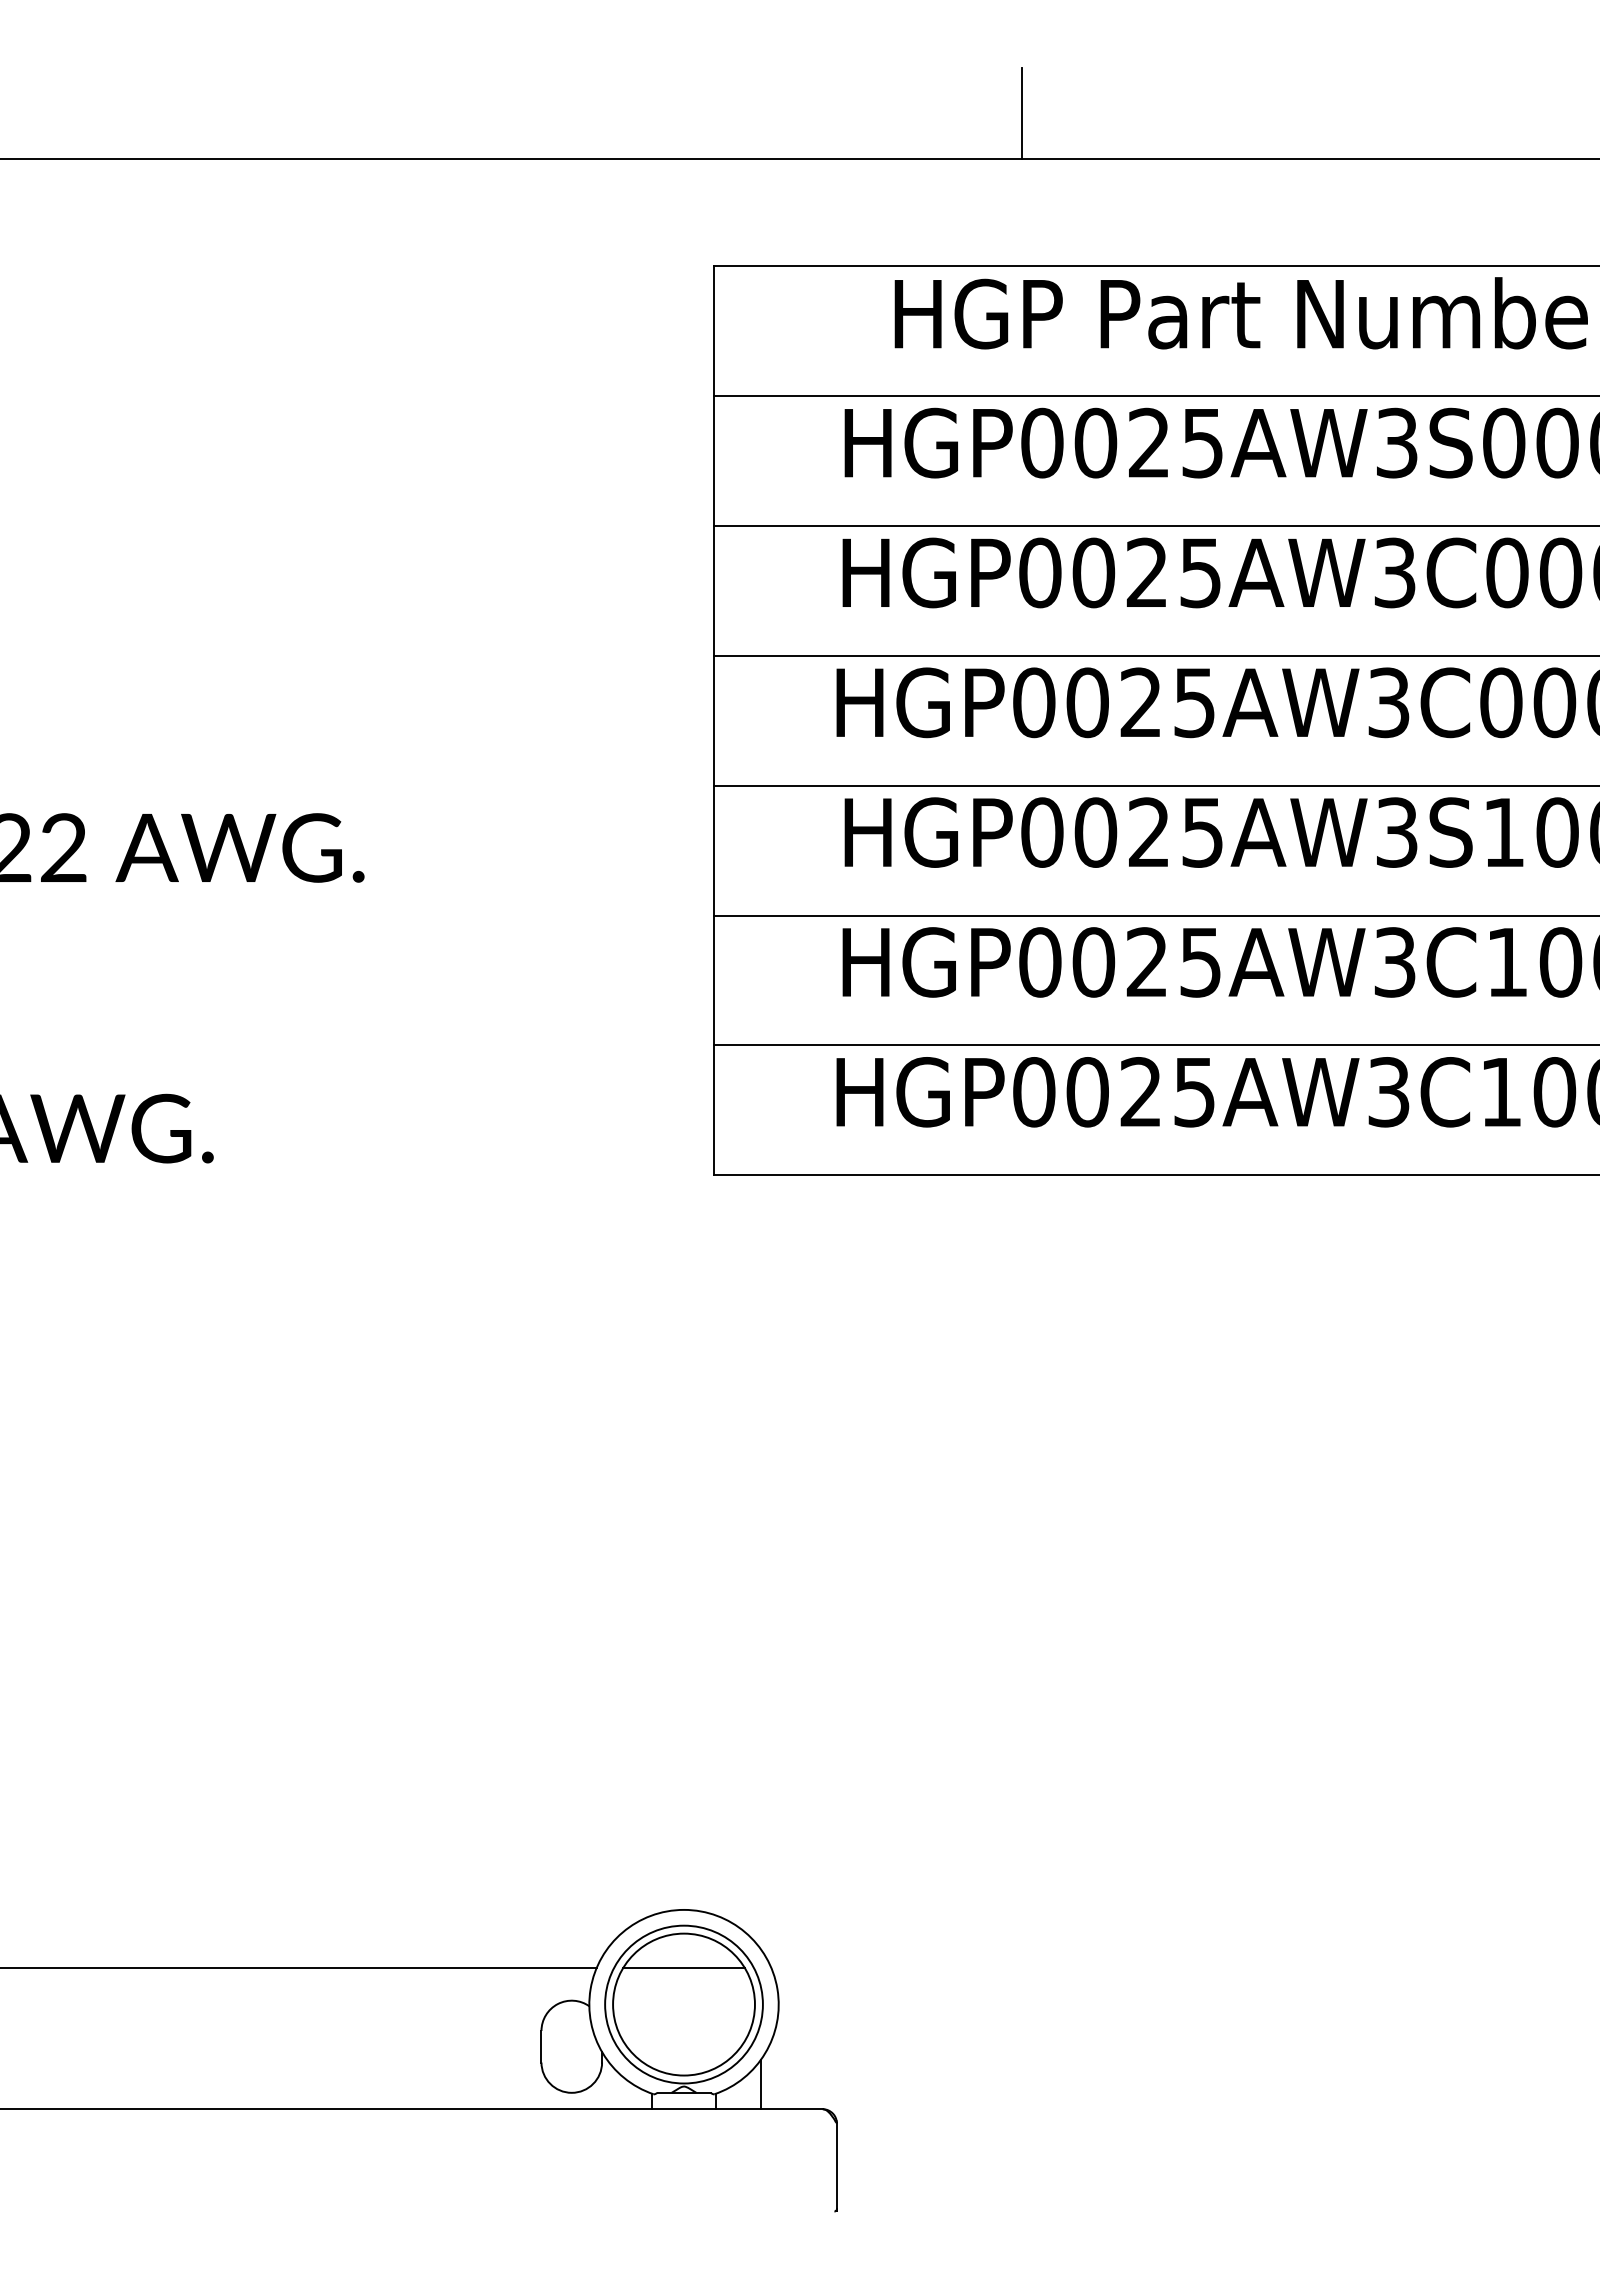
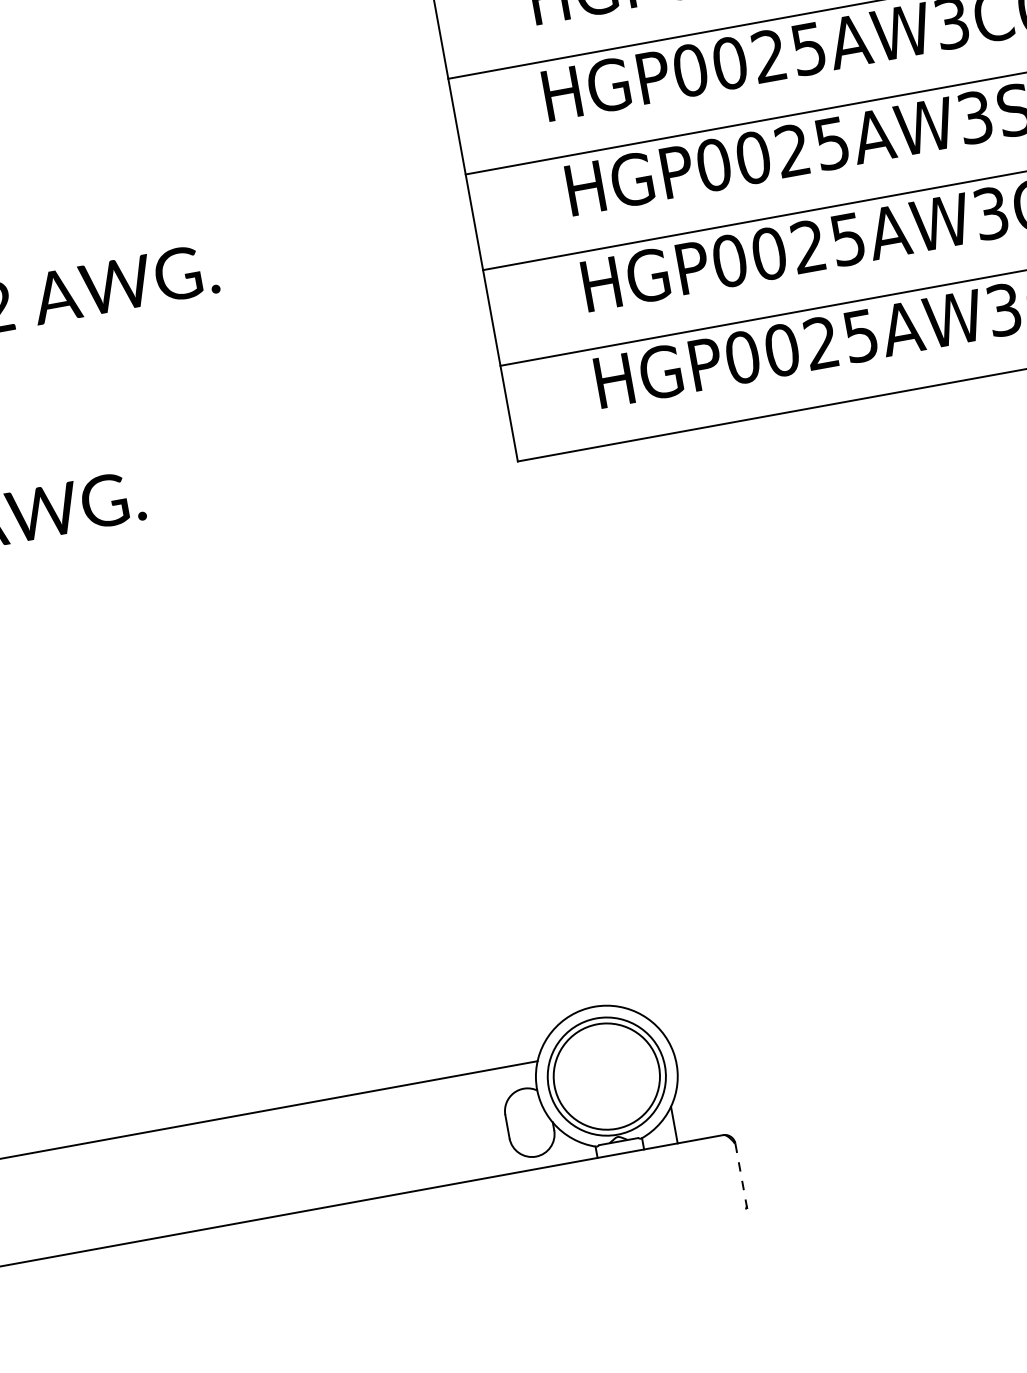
line: (683, 1967) -> (601, 1049), removed
line: (836, 2166) -> (740, 1175), solid -> dashed

